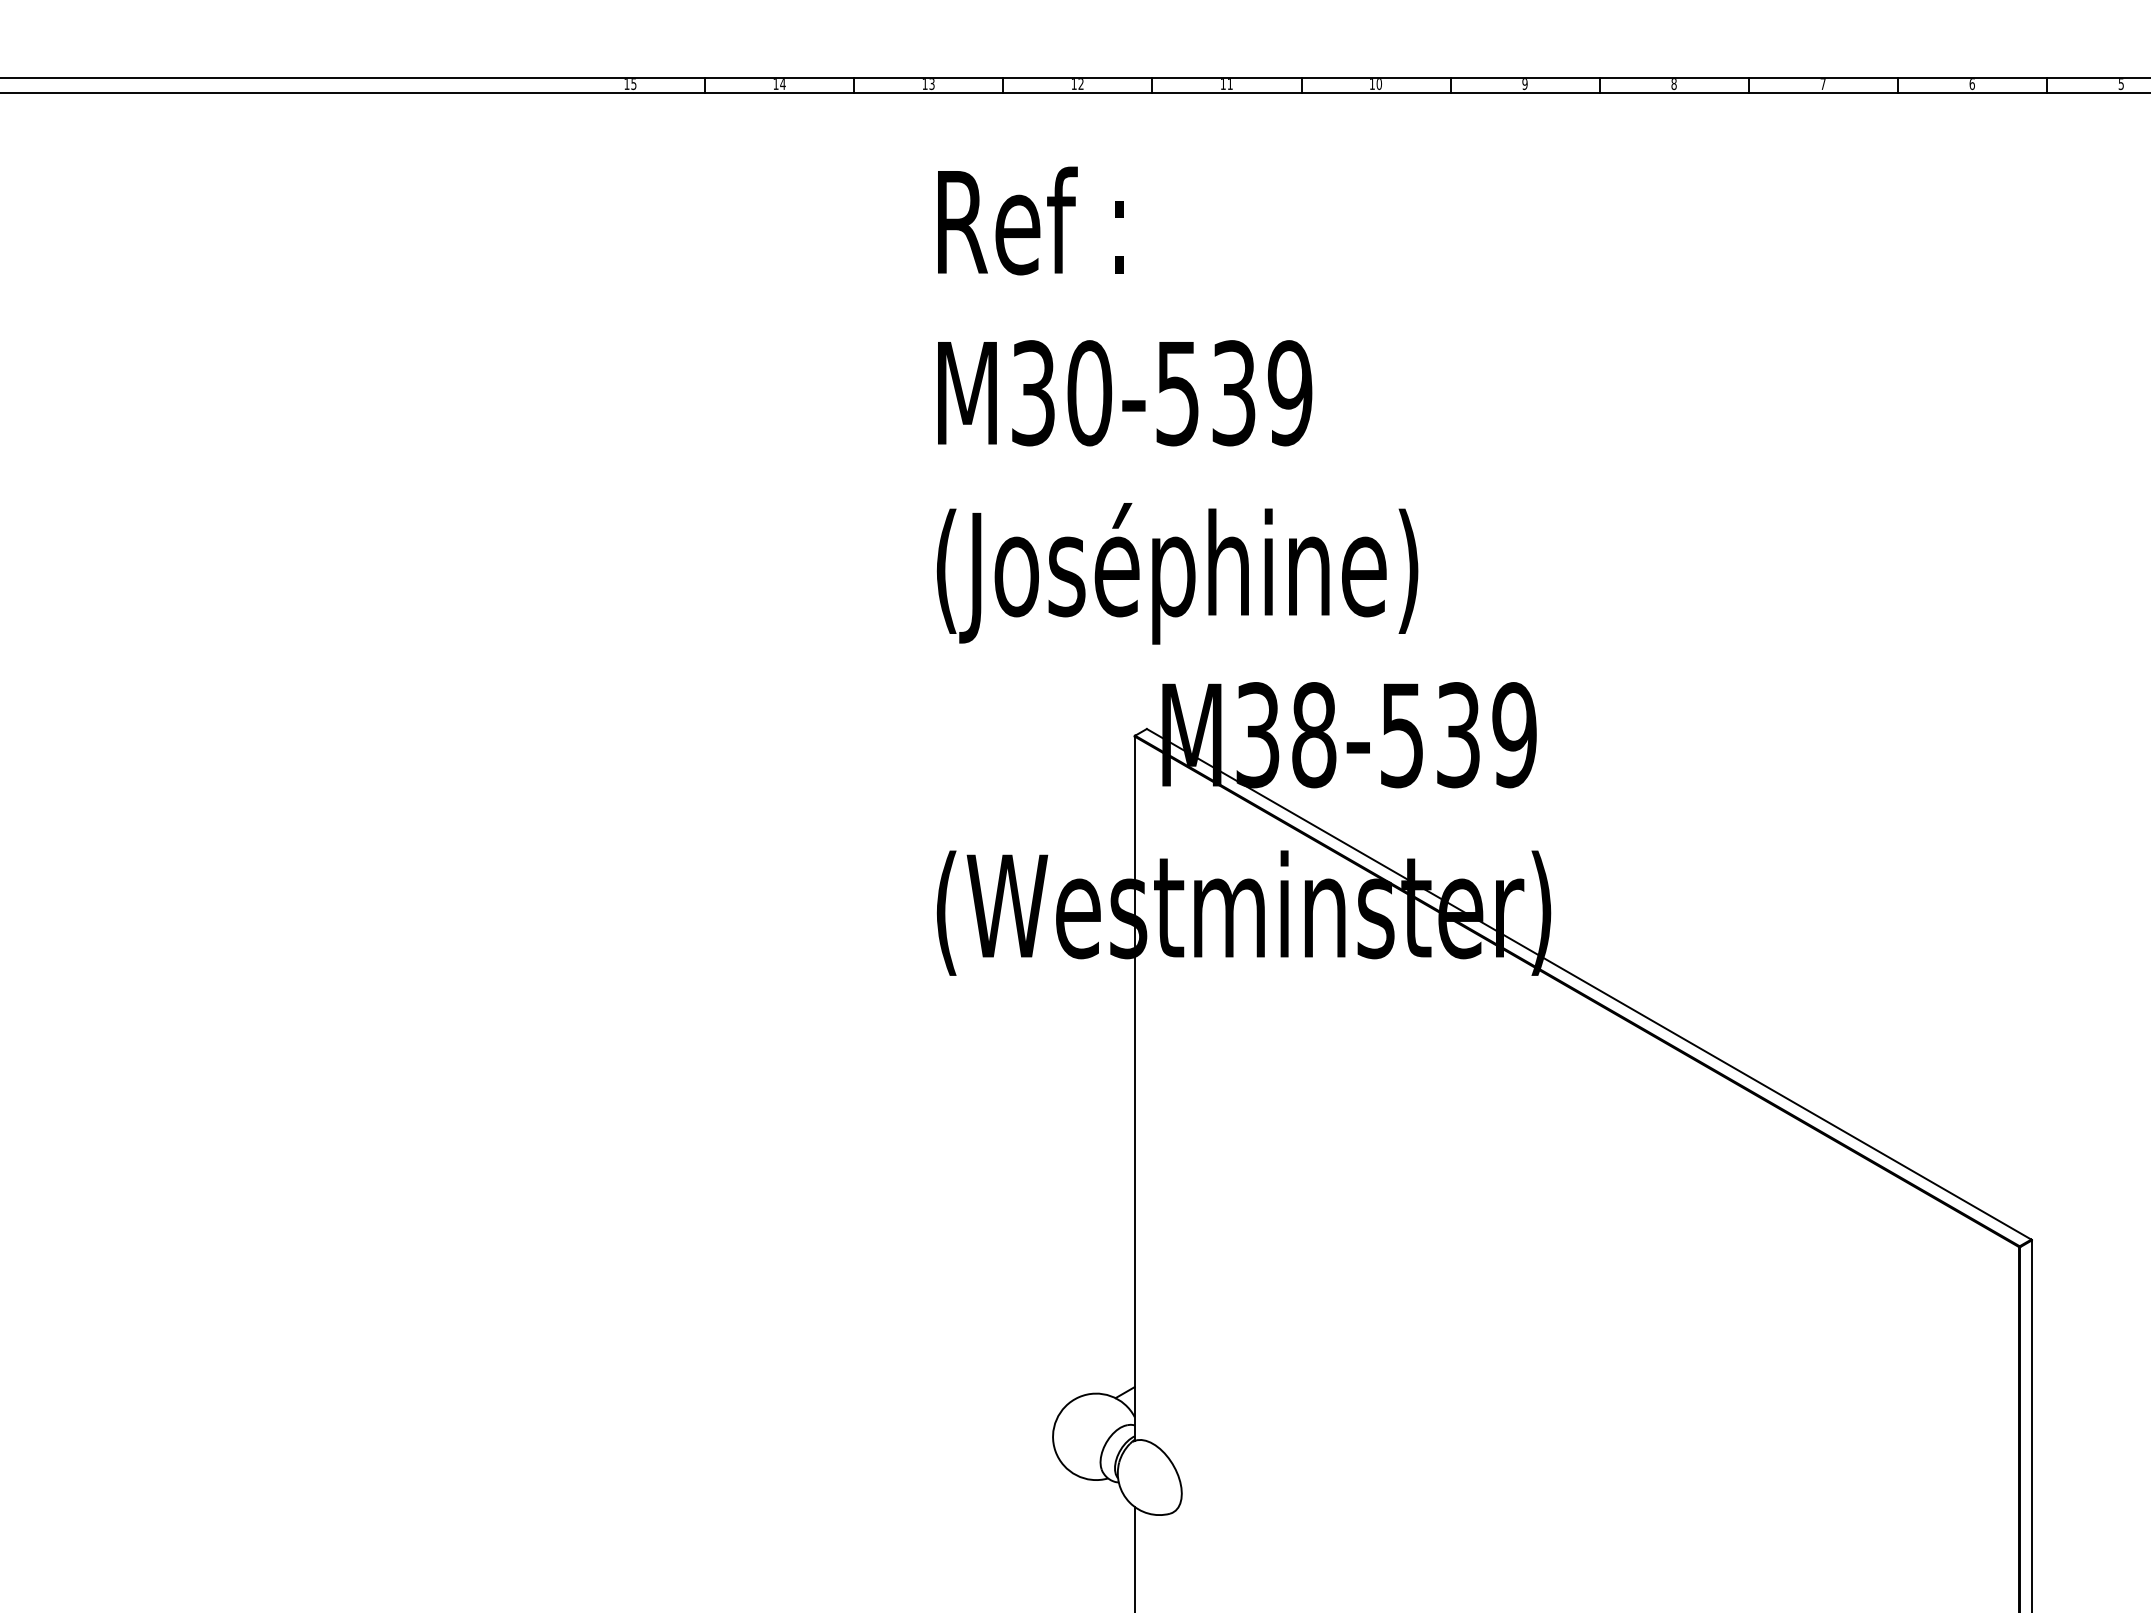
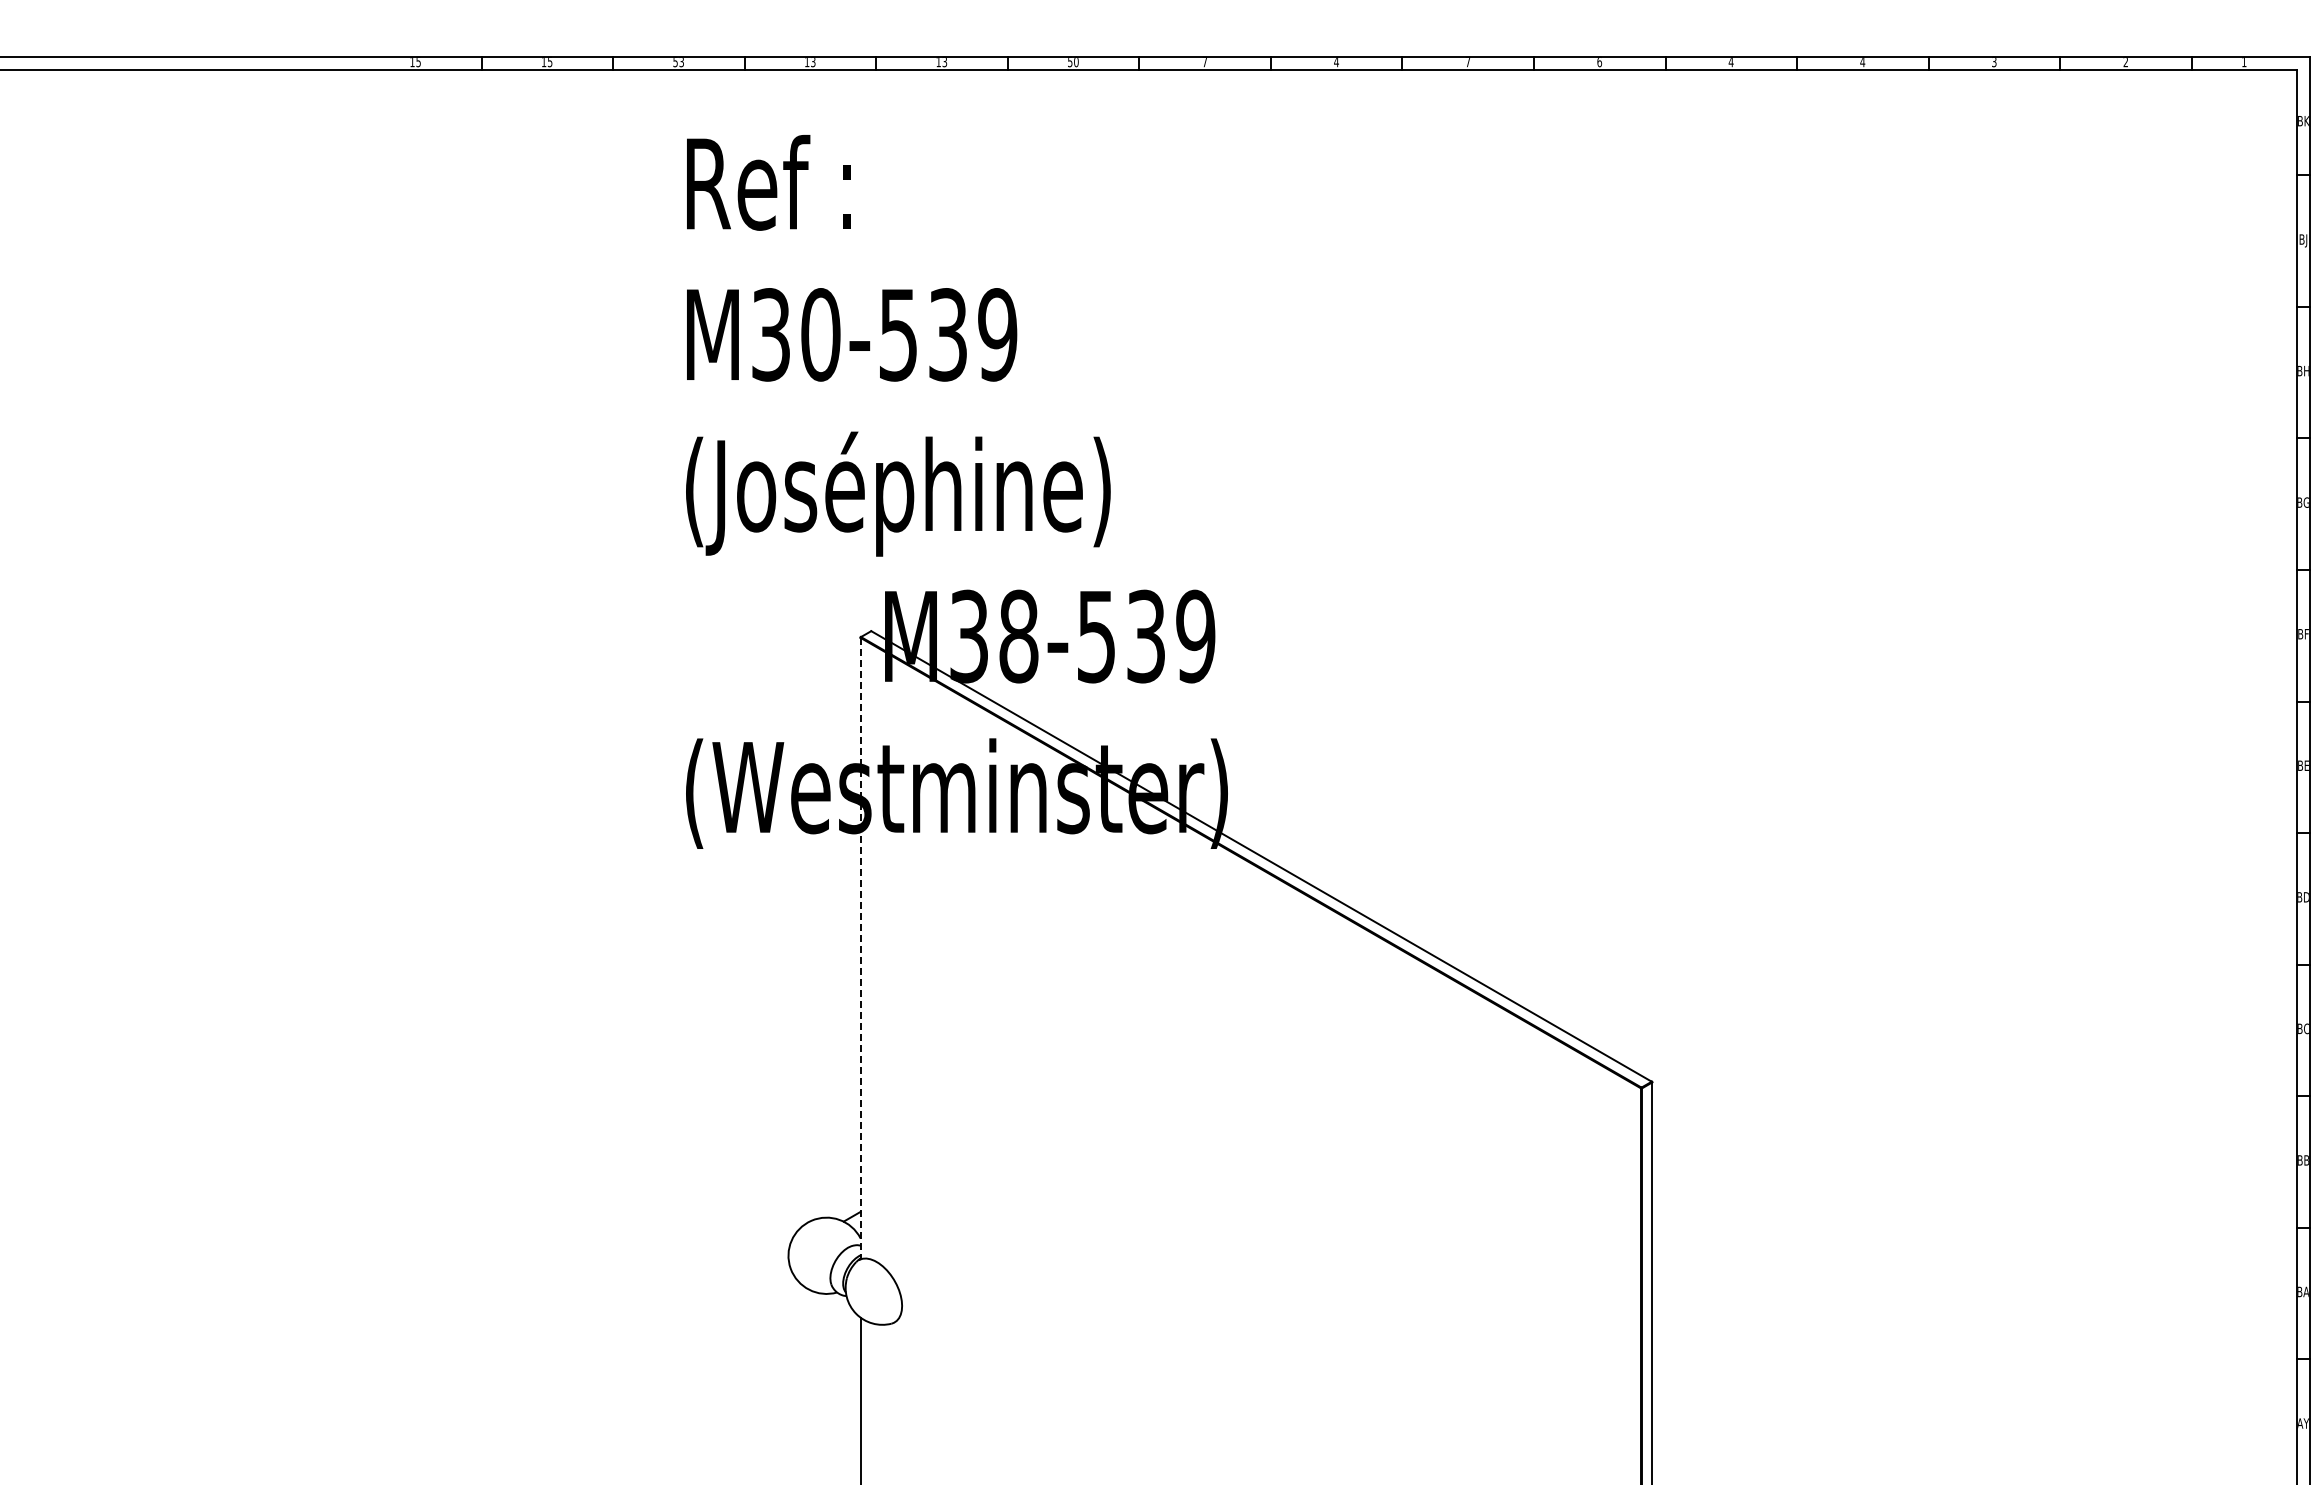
text: (782, 84) -> (549, 62), 14 -> 15
text: (925, 84) -> (675, 62), 13 -> 53
text: (1081, 84) -> (813, 62), 12 -> 13
text: (1229, 84) -> (944, 62), 11 -> 13
text: (1372, 84) -> (1070, 62), 10 -> 50
text: (1524, 84) -> (1204, 62), 9 -> 7
text: (1674, 84) -> (1336, 62), 8 -> 4
text: (2120, 84) -> (1730, 62), 5 -> 4
line: (1134, 1088) -> (860, 948), solid -> dashed

